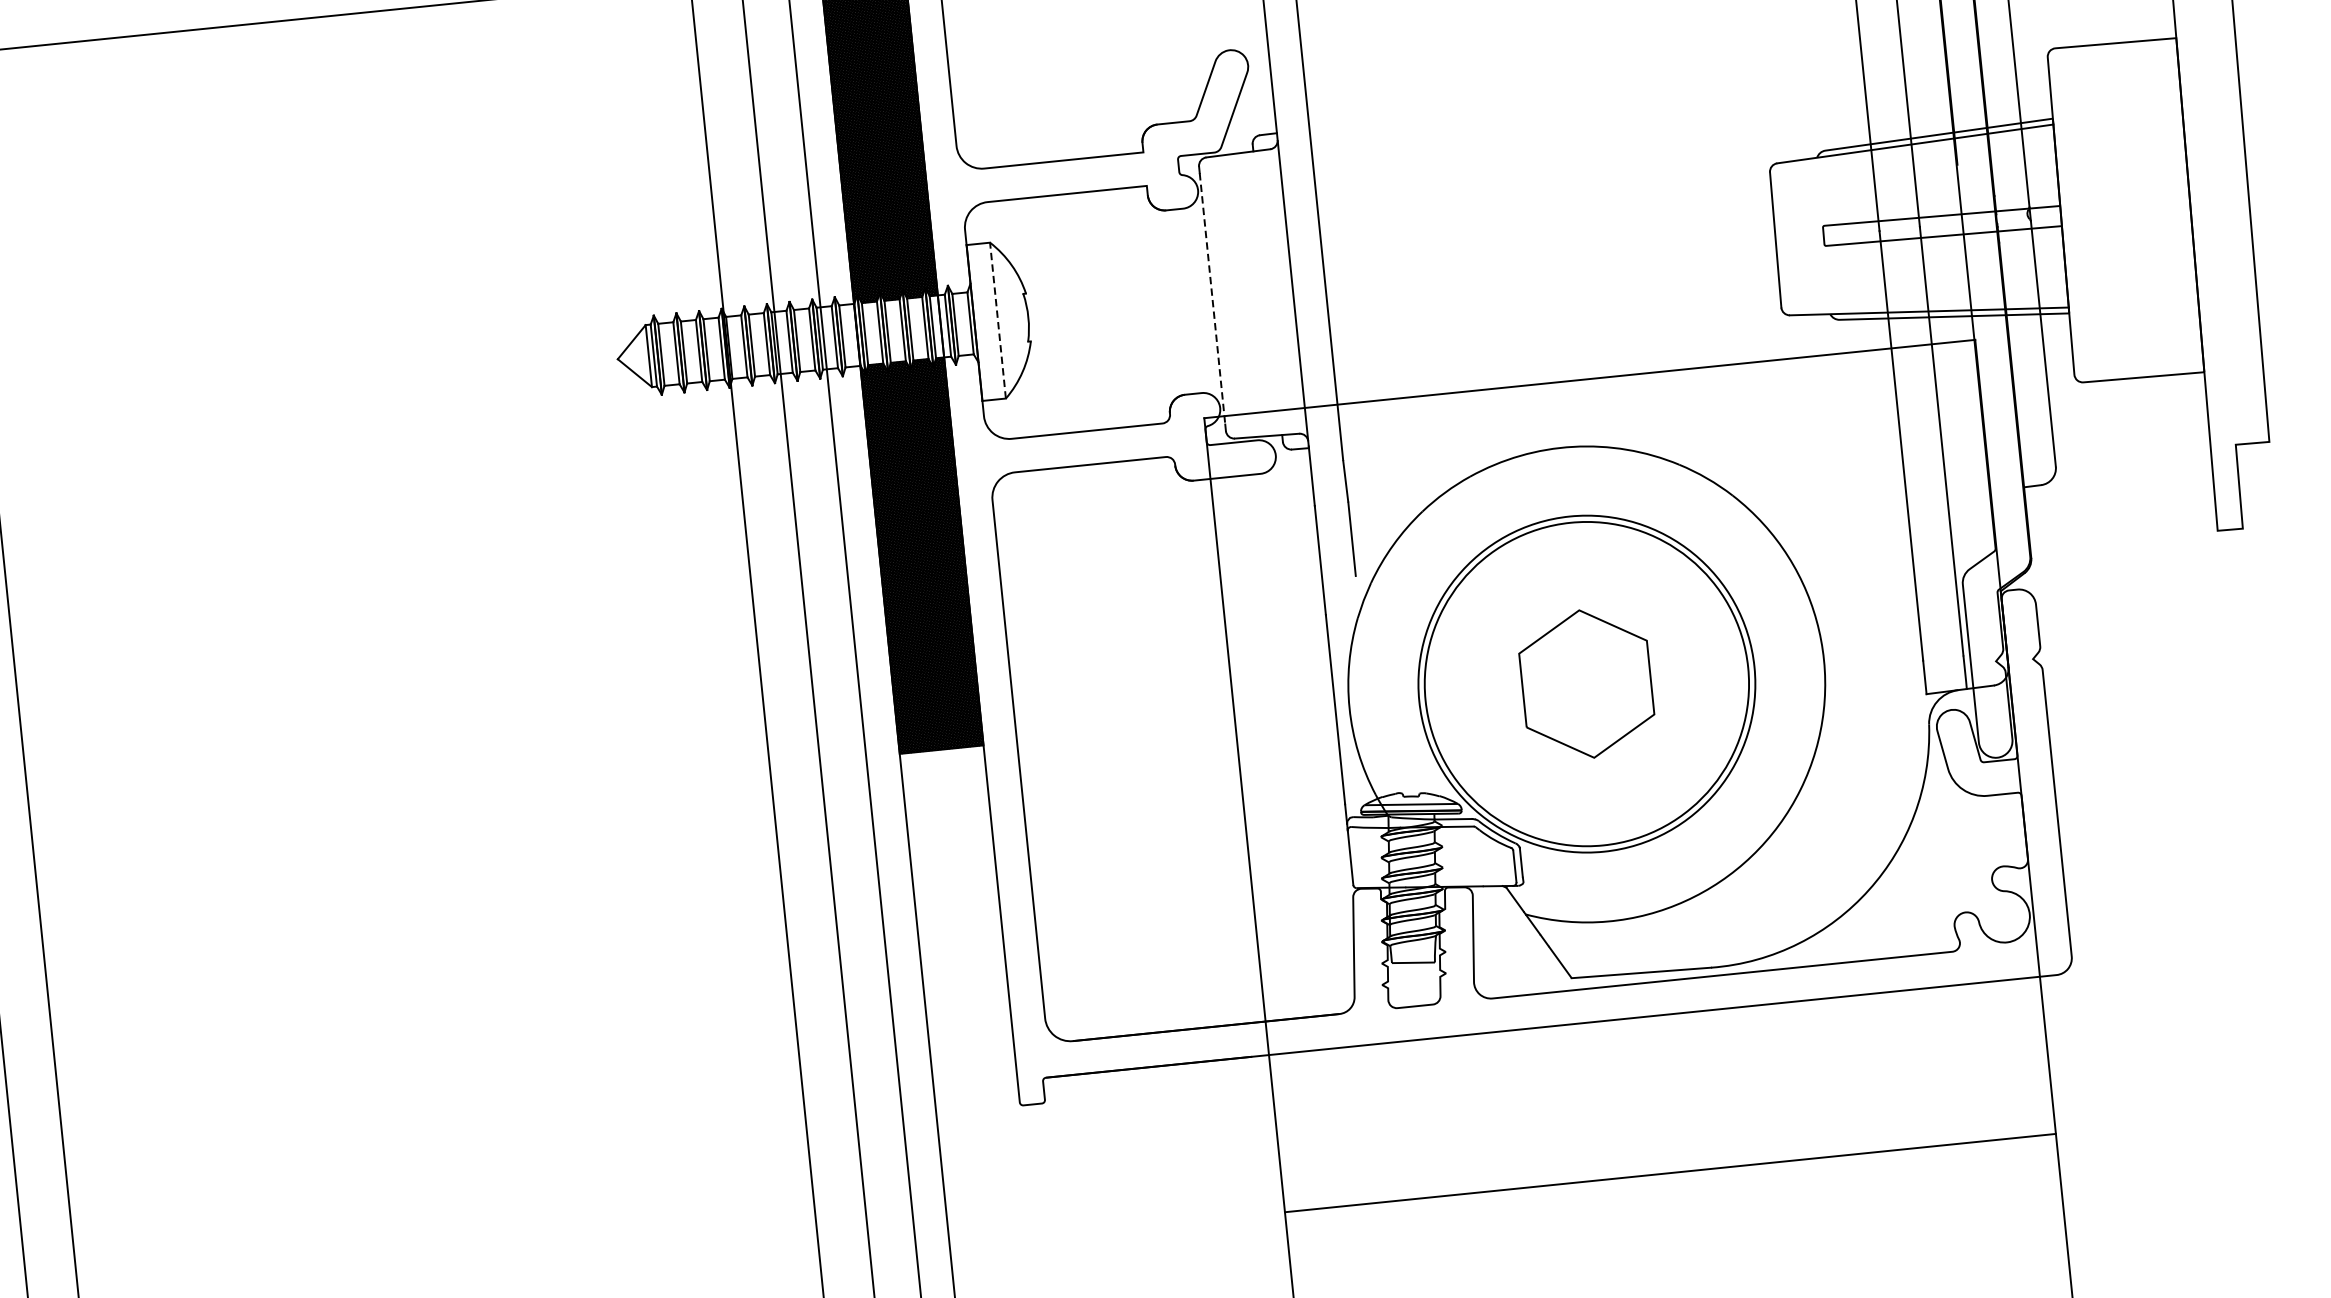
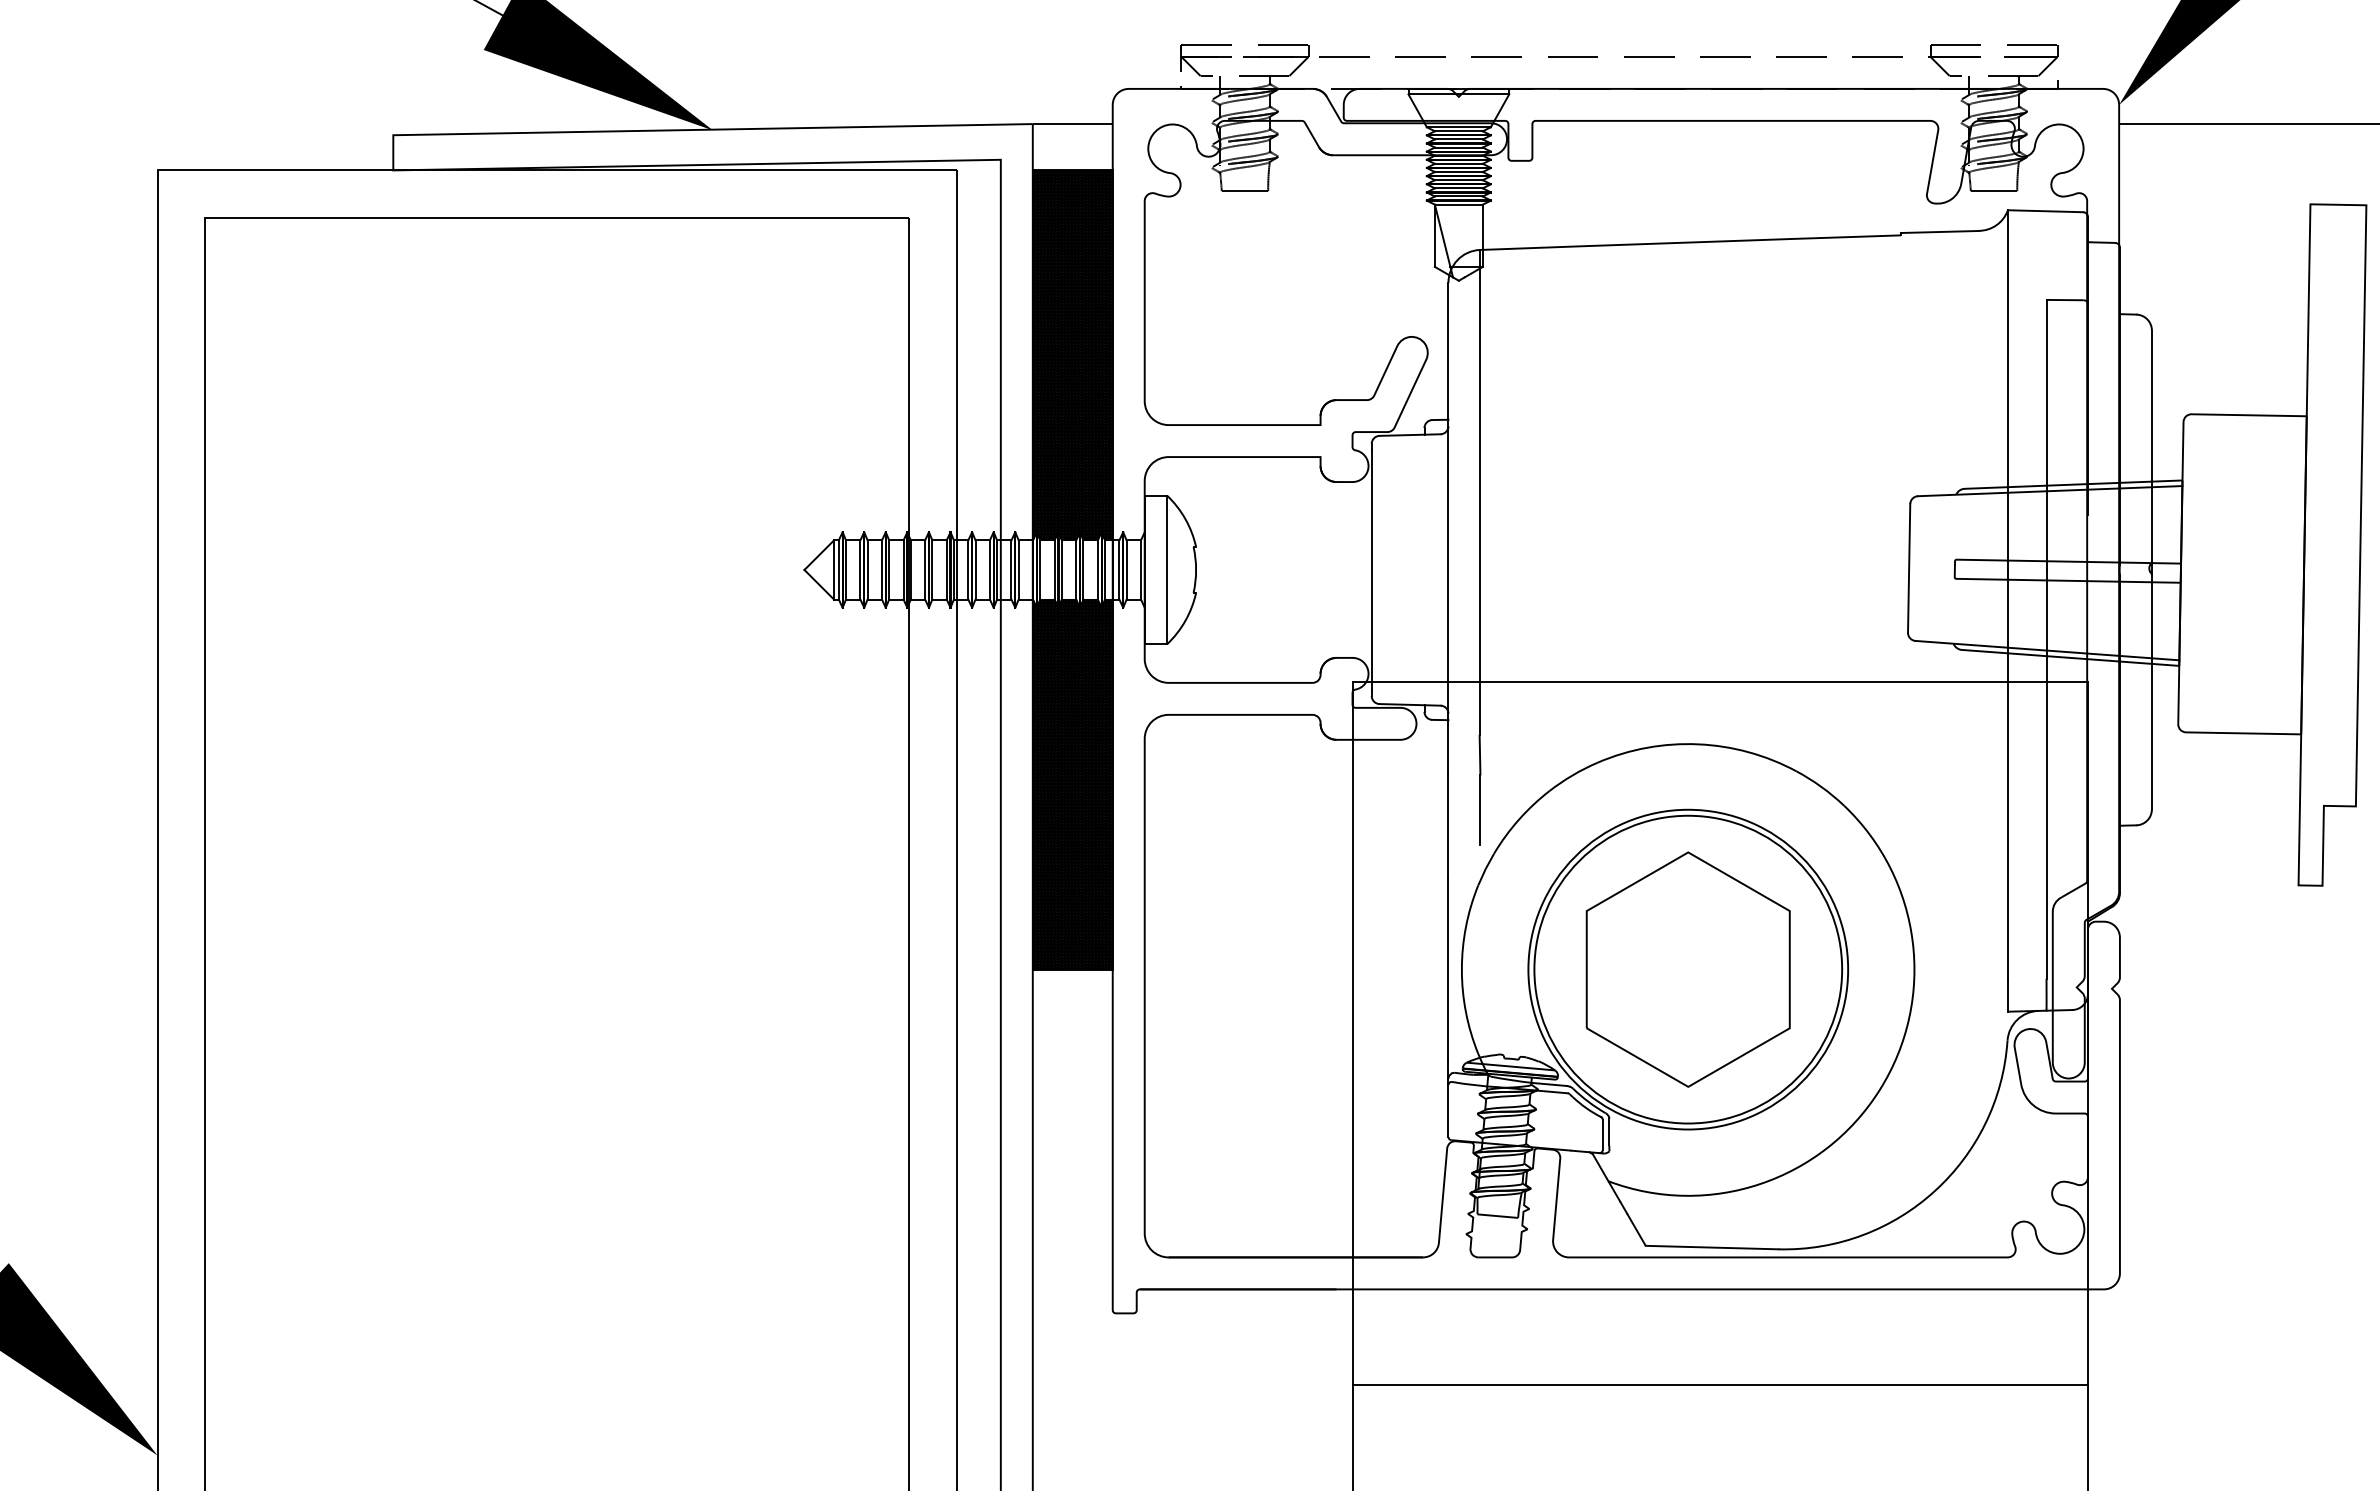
line: (1212, 298) -> (1371, 569), dashed -> solid
line: (998, 320) -> (1167, 569), dashed -> solid
part: (1586, 684) -> (1687, 969), size x1.67
line: (1669, 1173) -> (1719, 1385), moved

